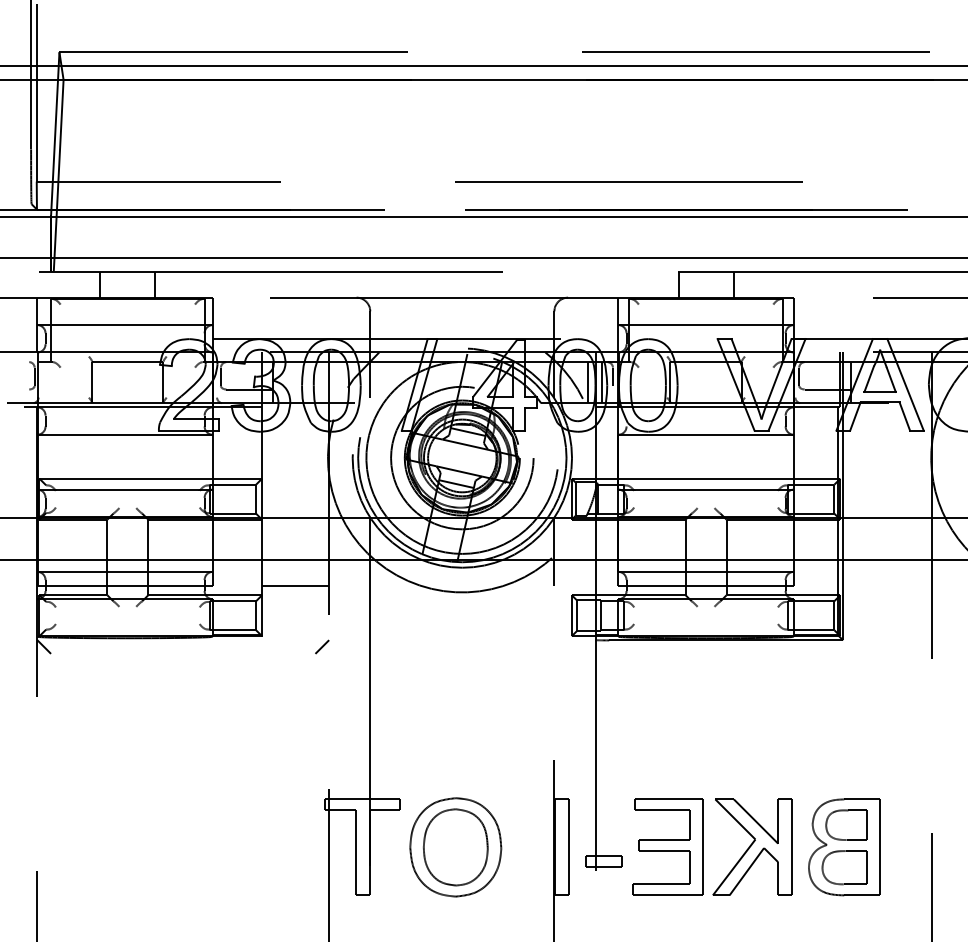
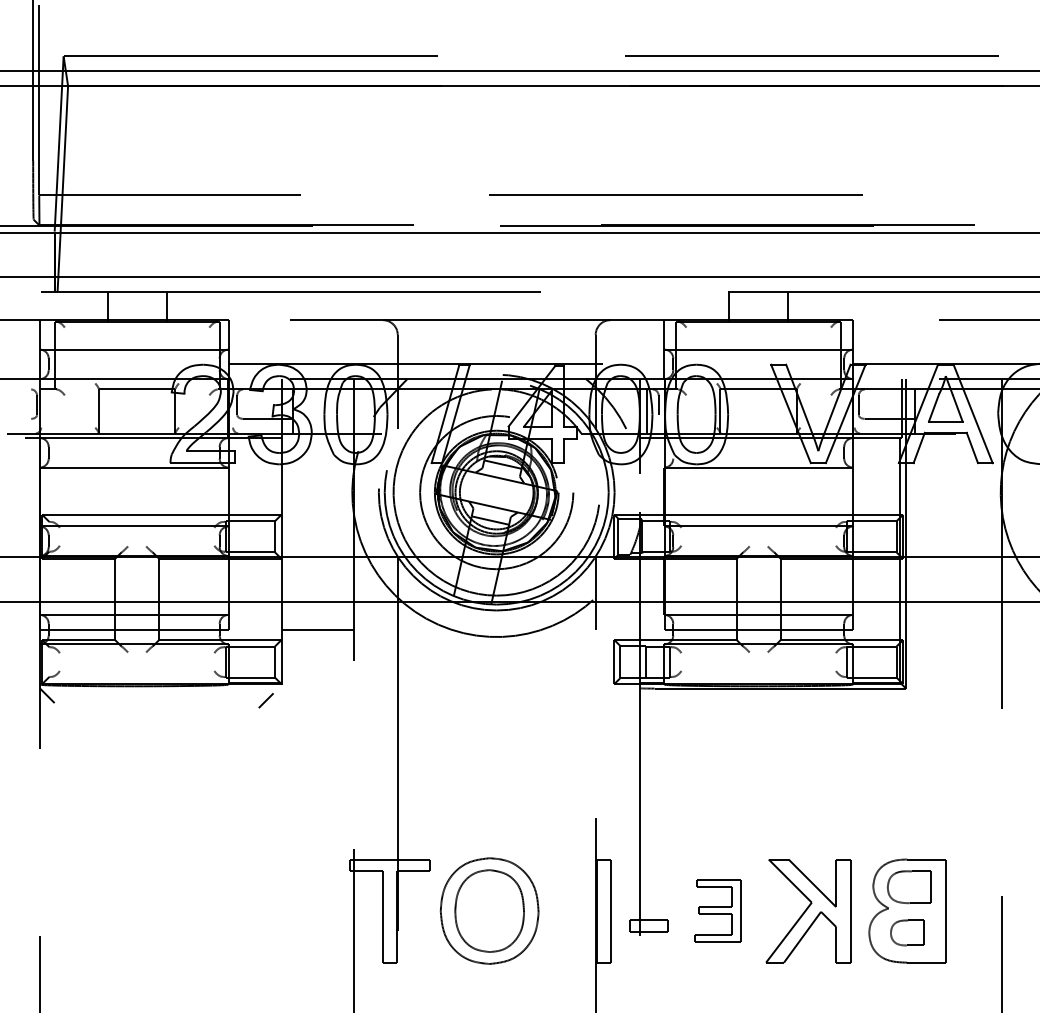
line: (588, 382) -> (632, 411), removed
line: (595, 457) -> (639, 492), removed
line: (321, 646) -> (265, 700), moved
part: (667, 847) -> (717, 911), size x0.6
part: (844, 867) -> (907, 932), size x0.7

